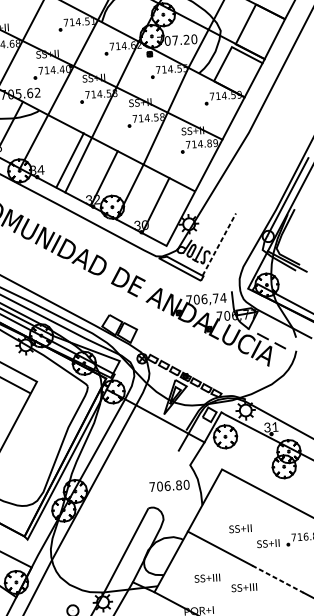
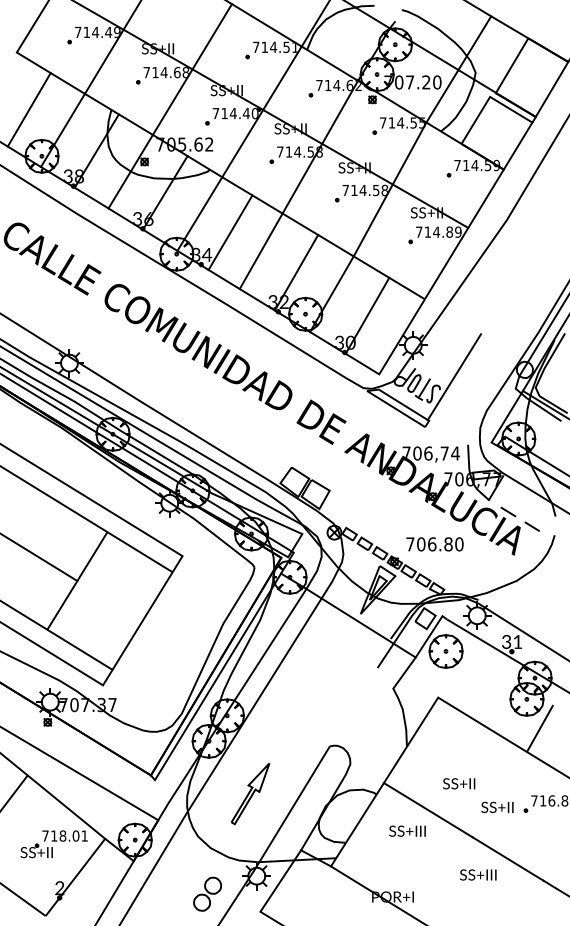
line: (70, 160) -> (230, 232), moved
line: (219, 244) -> (454, 376), dashed -> solid
text: (169, 486) -> (434, 544), moved
line: (294, 486) -> (539, 728), added
part: (95, 545) -> (250, 794), added
text: (207, 577) -> (407, 830), moved
line: (278, 578) -> (508, 858), dashed -> solid
text: (244, 587) -> (478, 874), moved

